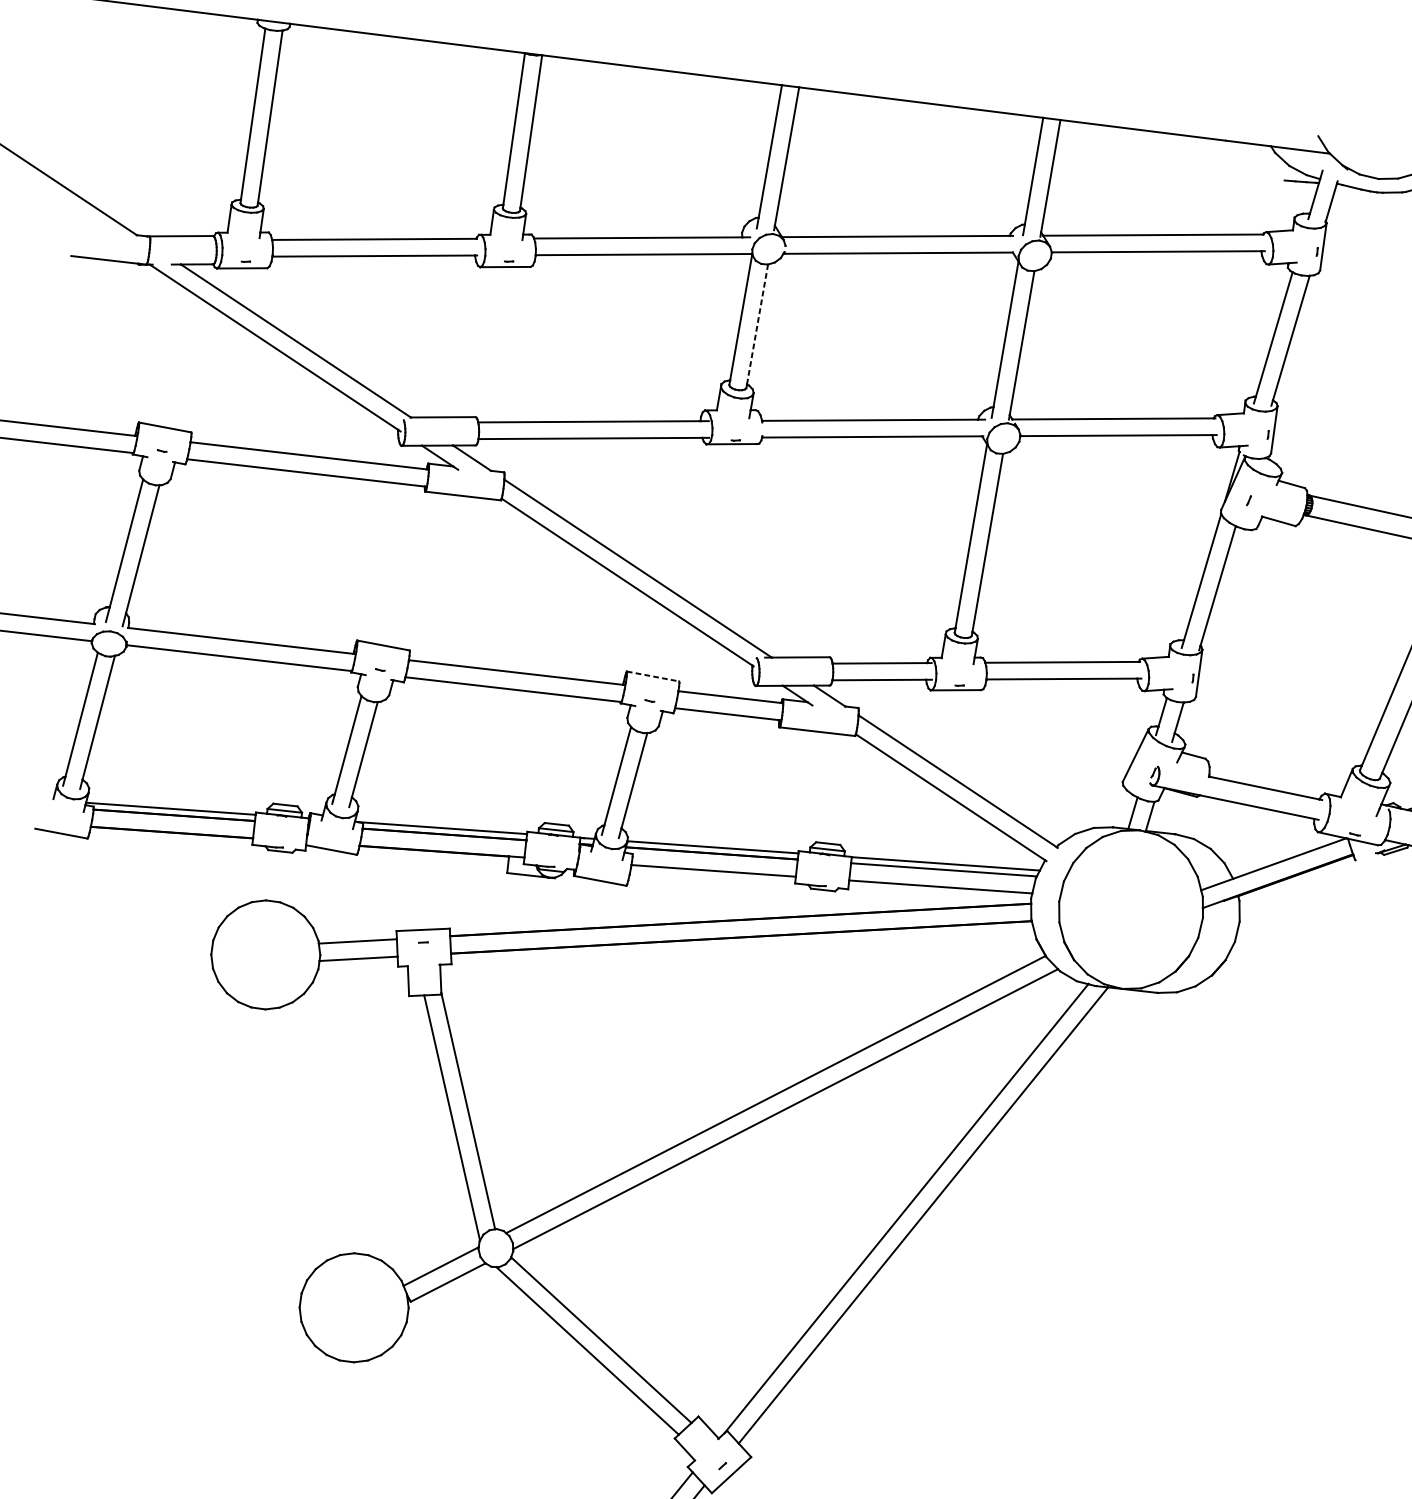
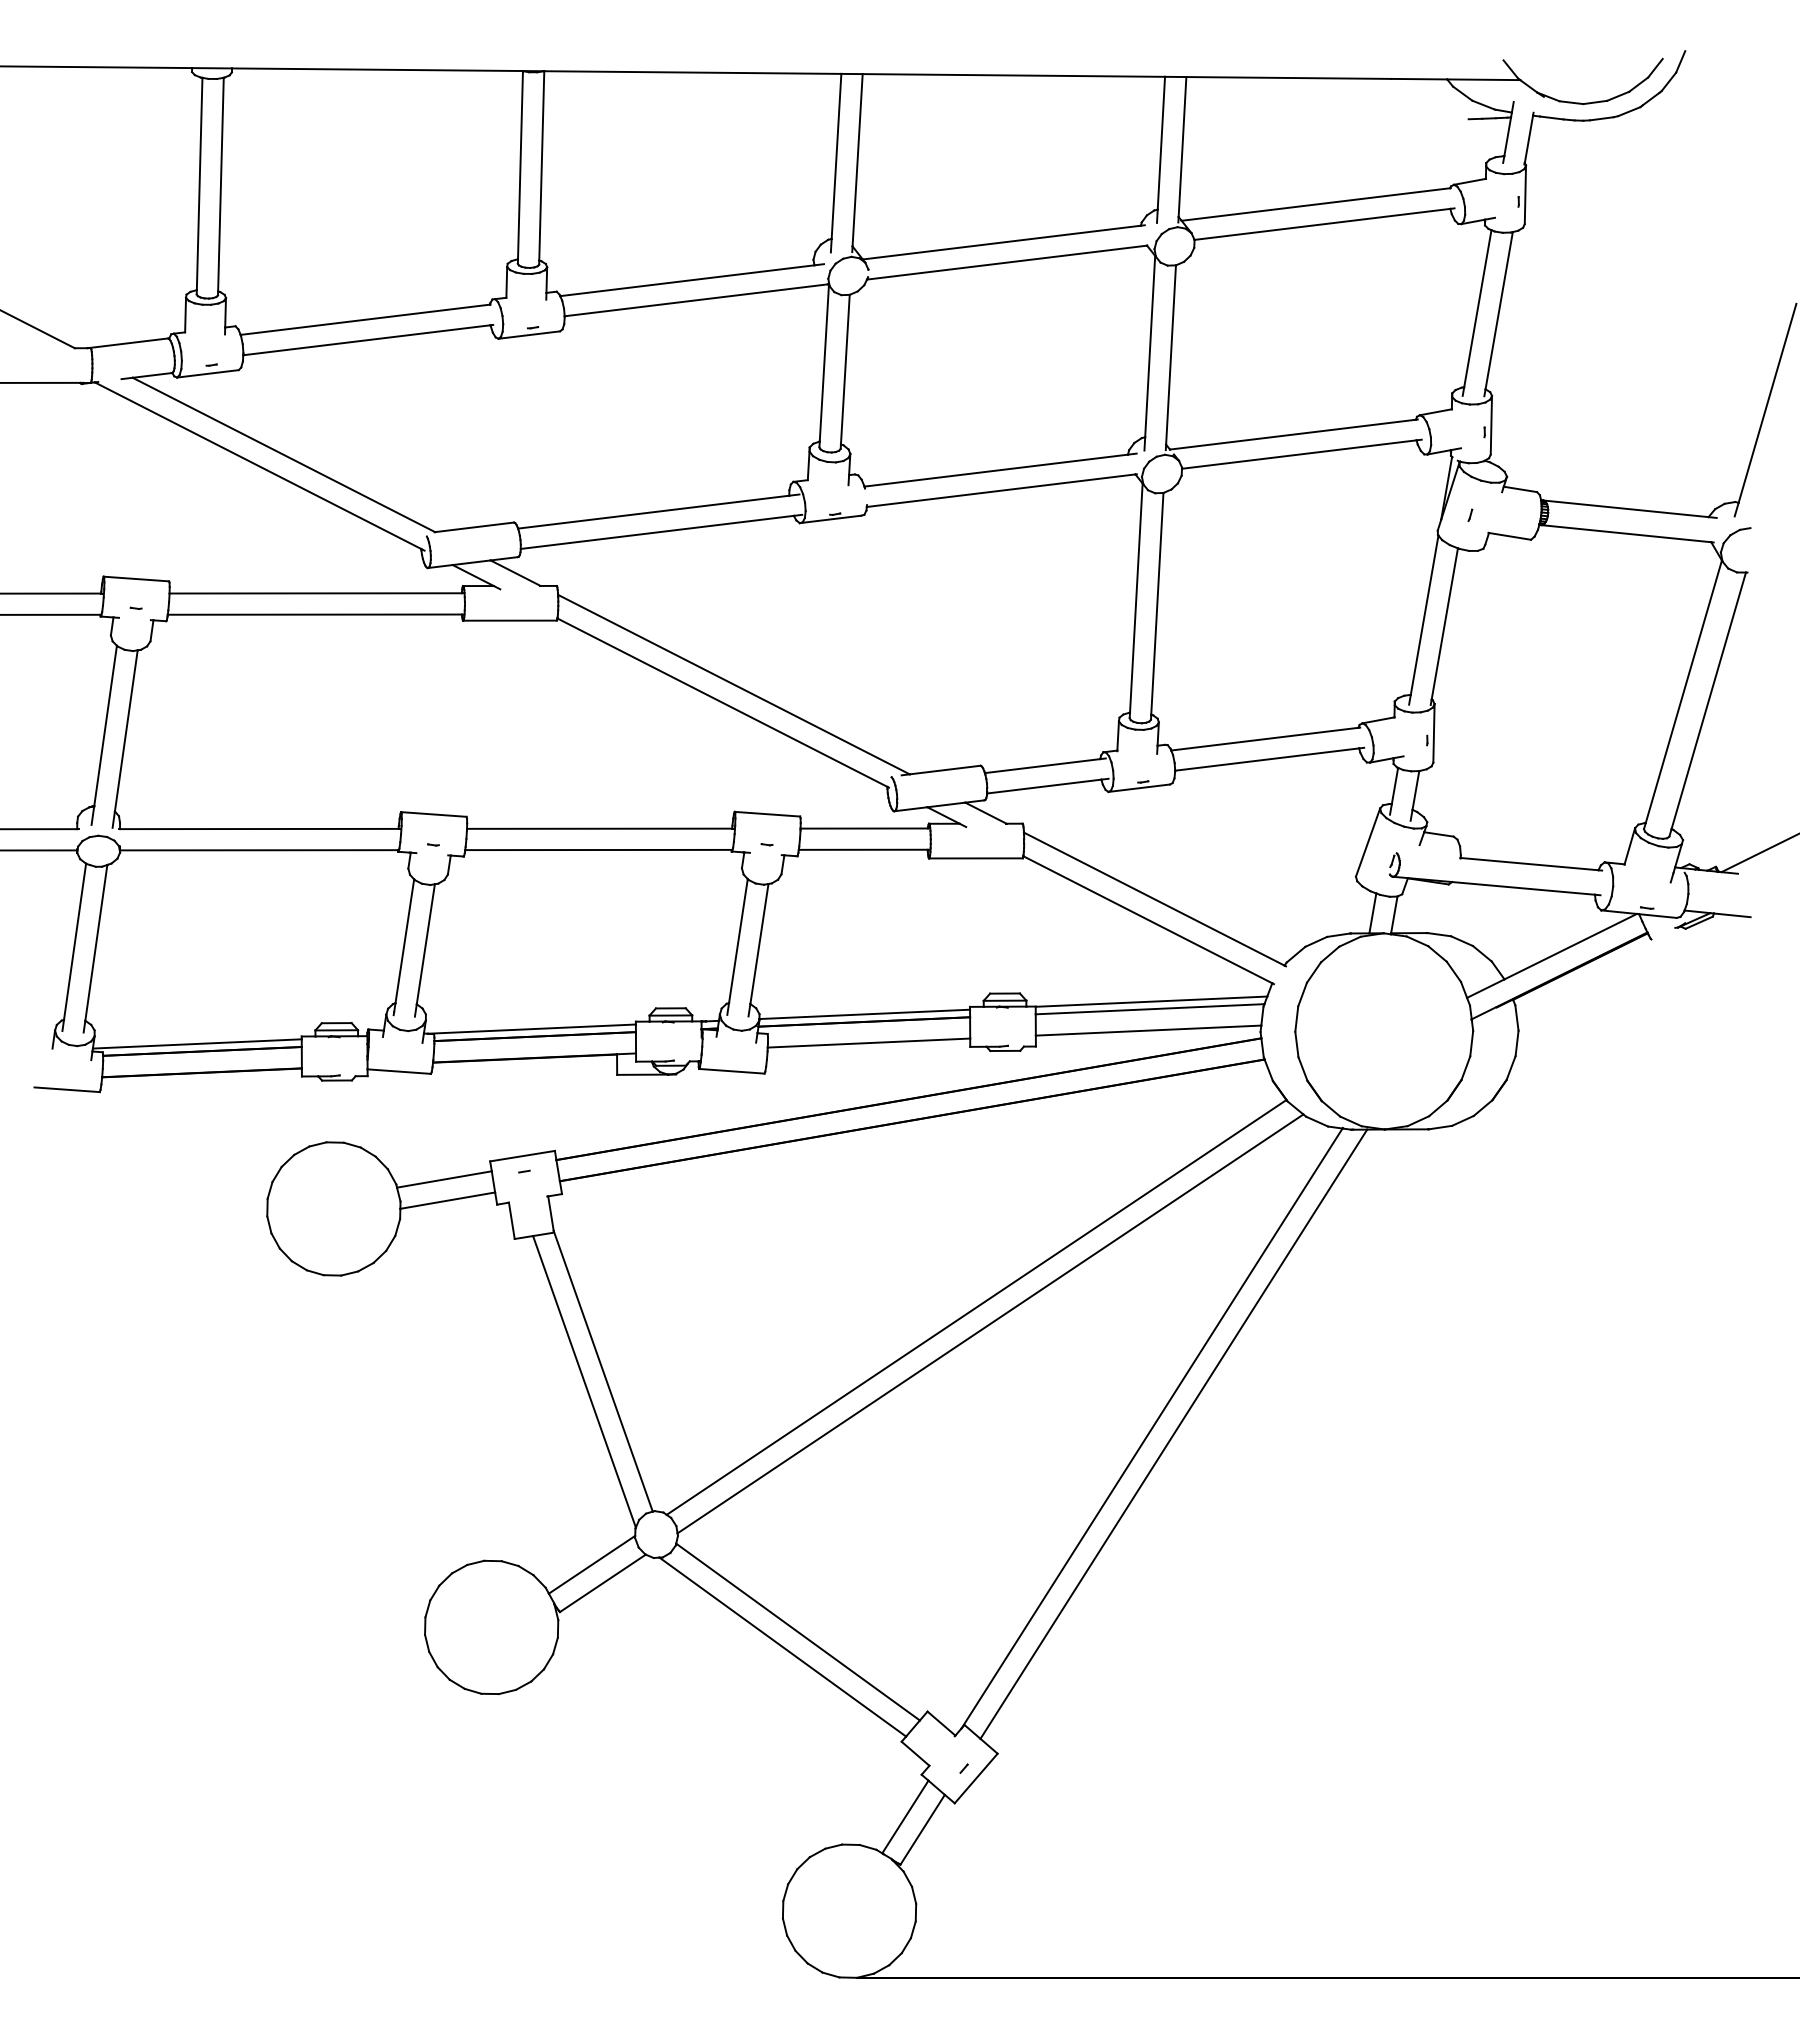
line: (757, 324) -> (845, 369), dashed -> solid
line: (653, 676) -> (767, 814), dashed -> solid

